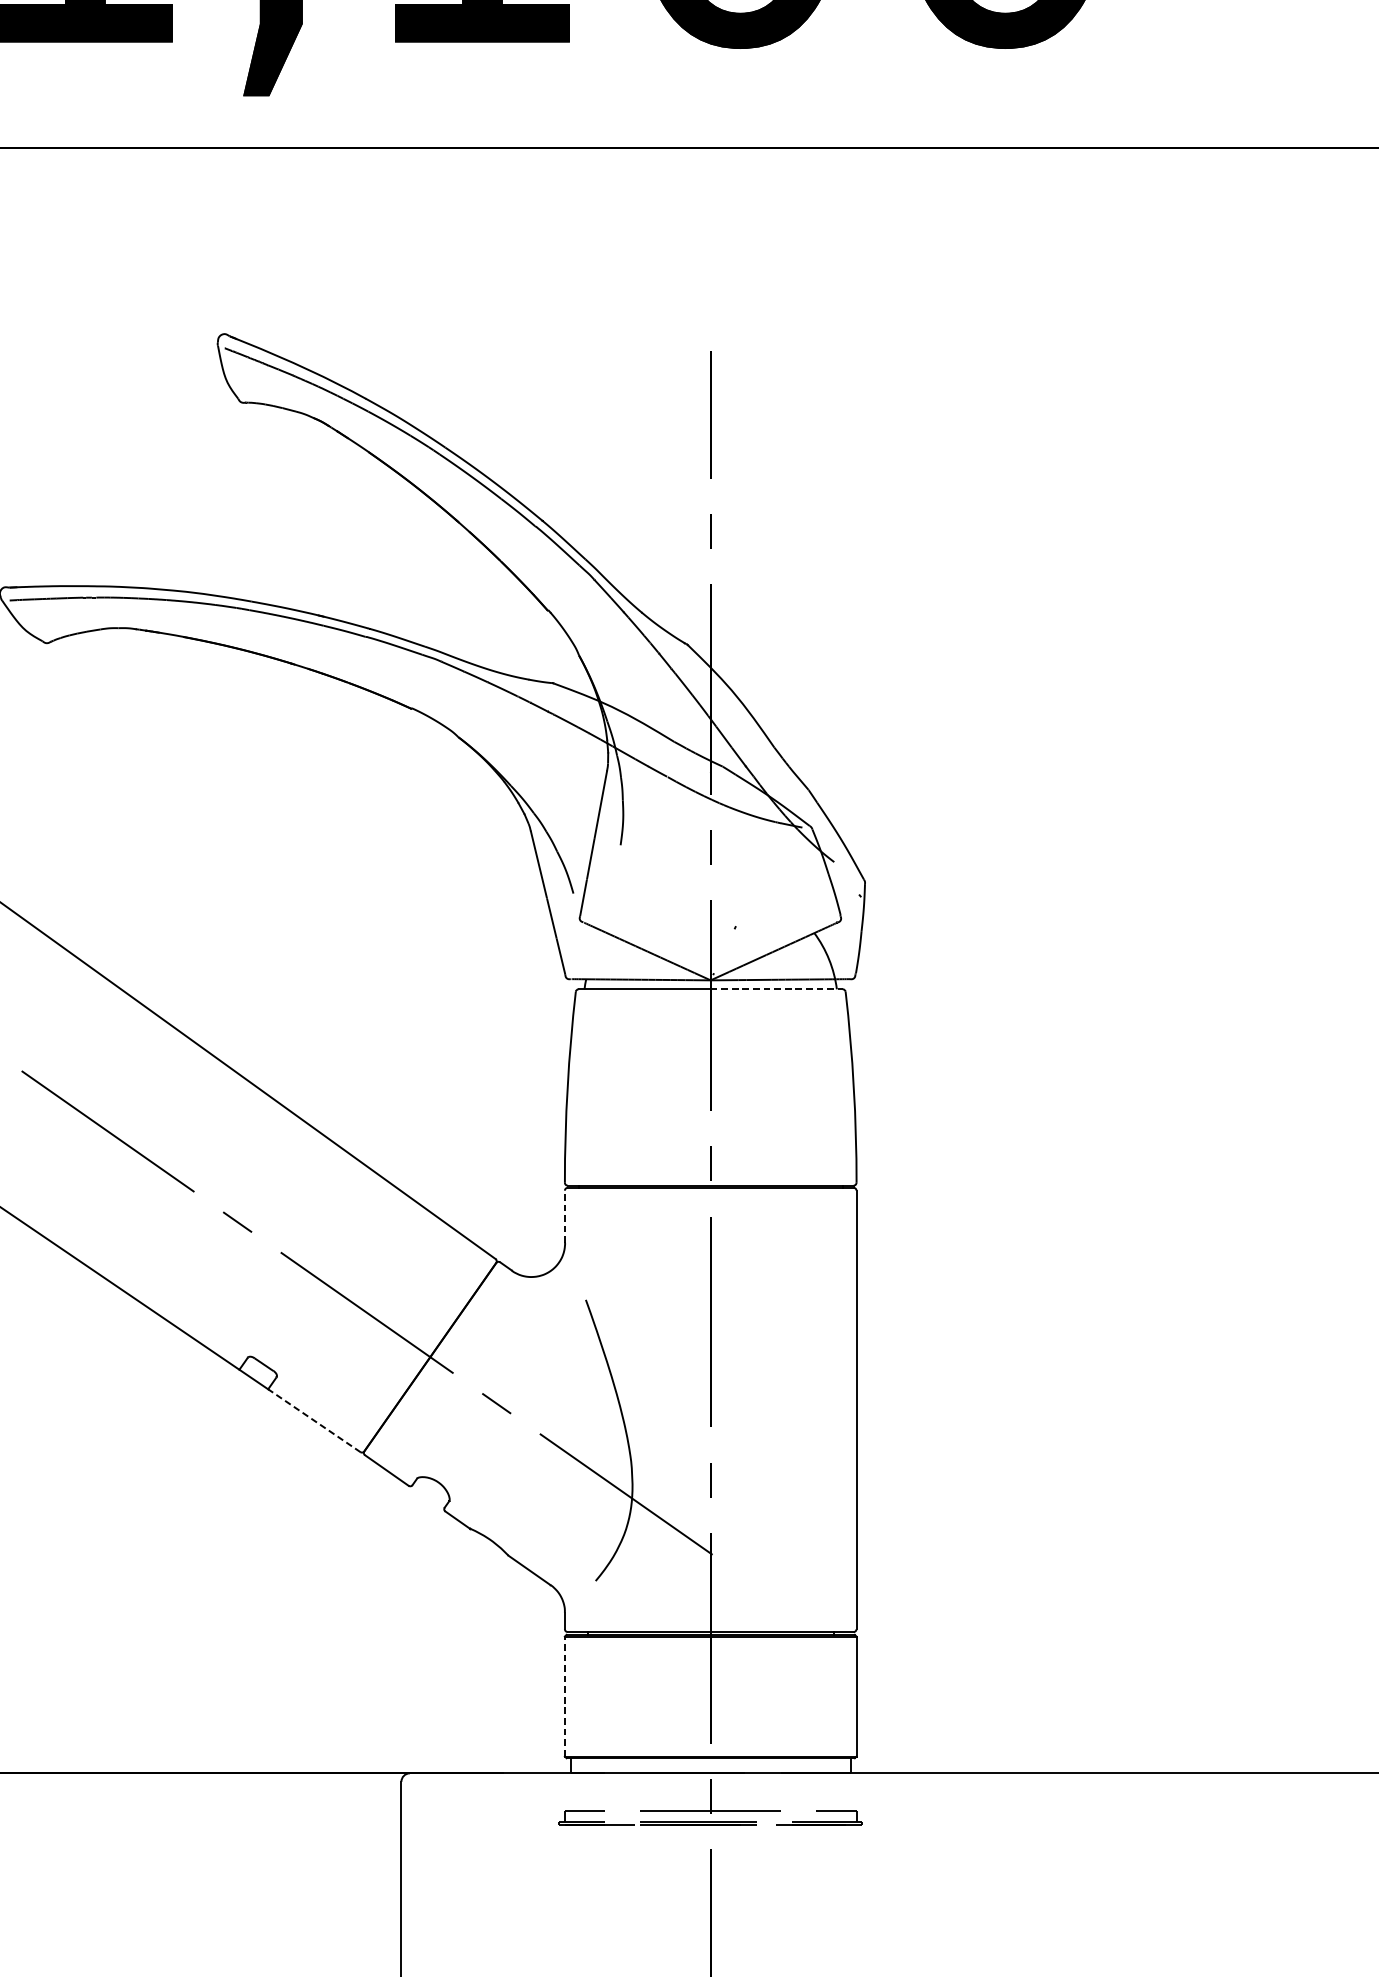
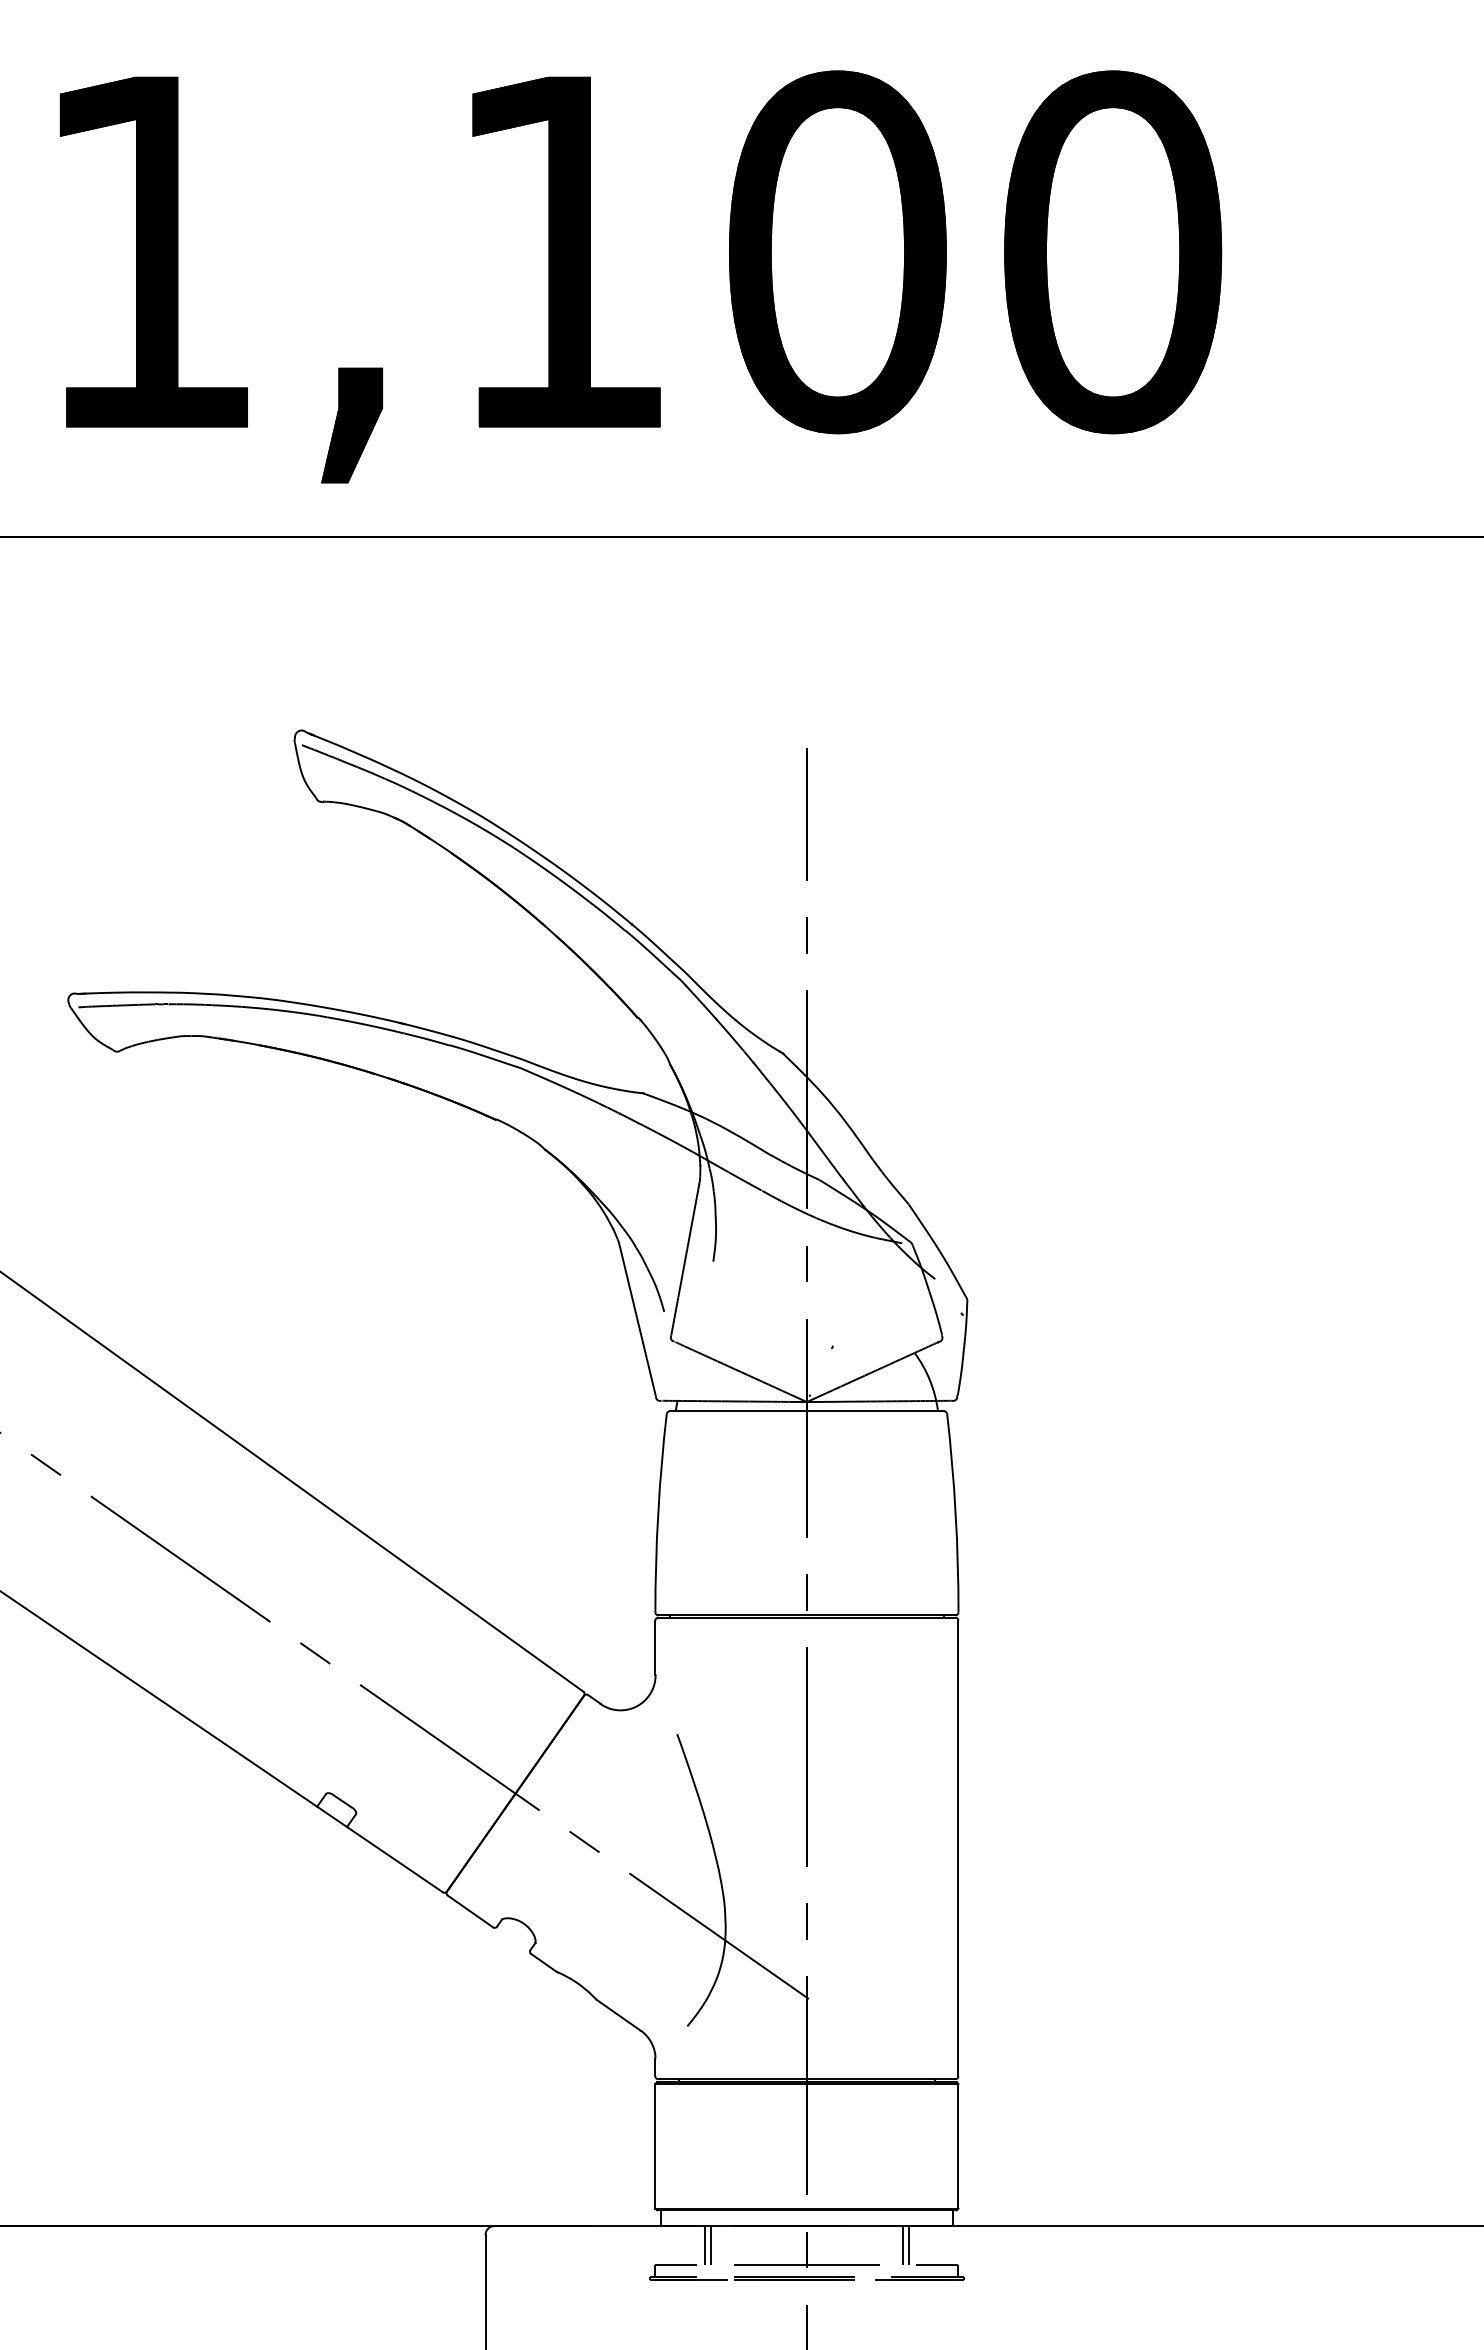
line: (776, 989) -> (875, 1411), dashed -> solid
line: (564, 1216) -> (655, 1647), dashed -> solid
line: (313, 1420) -> (394, 1859), dashed -> solid
line: (564, 1695) -> (655, 2145), dashed -> solid
line: (612, 1792) -> (704, 2245), added
line: (617, 1792) -> (710, 2245), added
line: (802, 1792) -> (902, 2245), added
line: (808, 1792) -> (908, 2245), added

